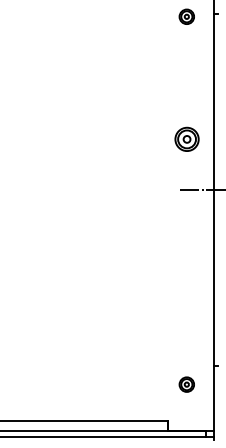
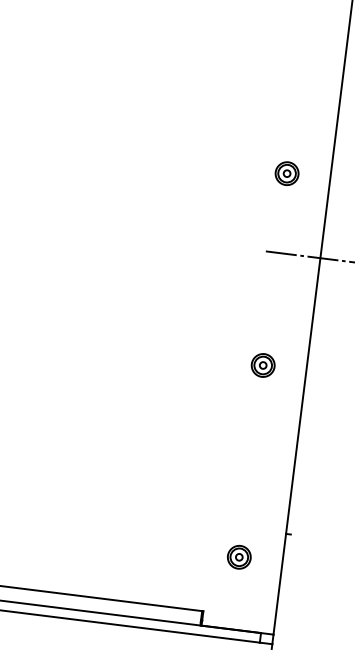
part: (186, 139) -> (286, 173), size x0.62
part: (186, 261) -> (262, 364), added

